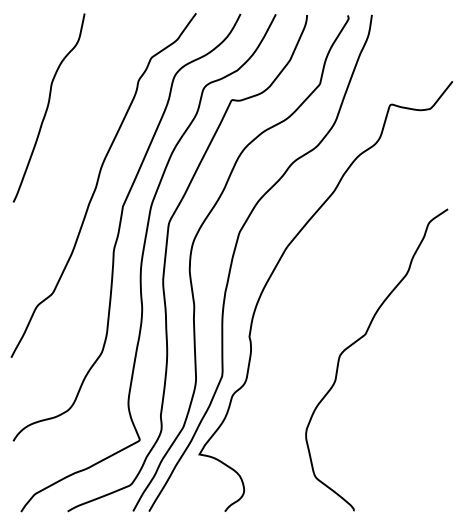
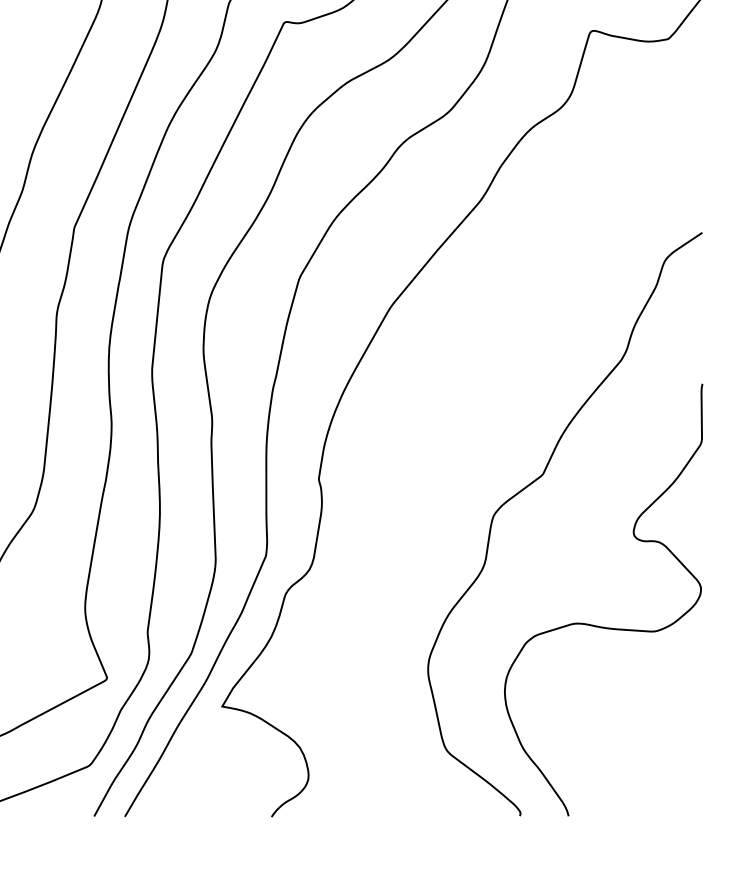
curve: (391, 411) -> (593, 623), added

